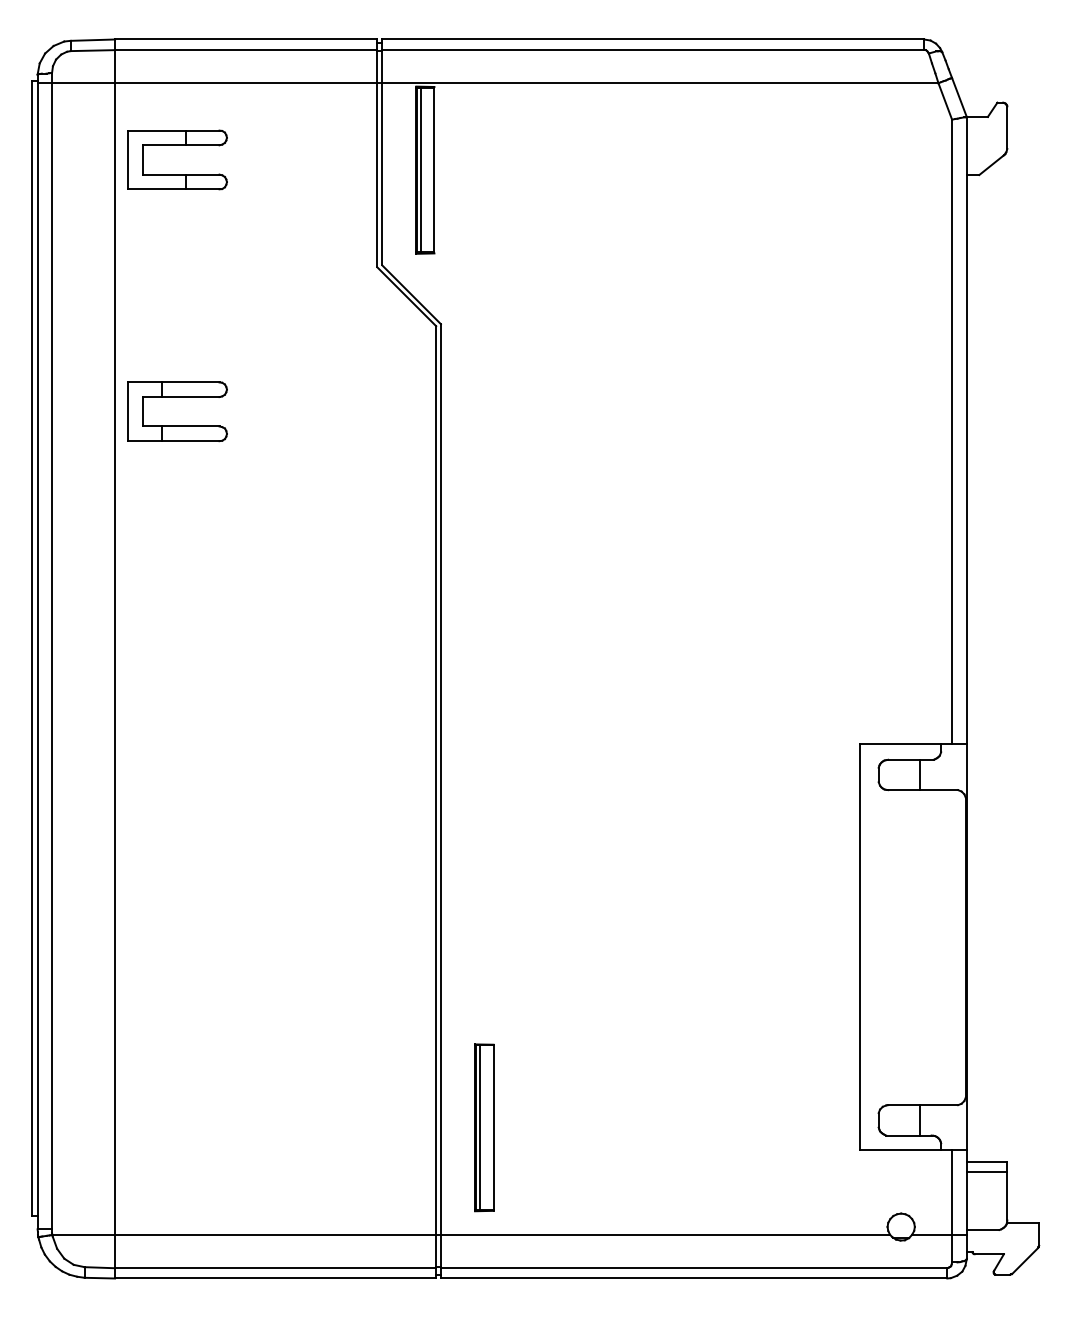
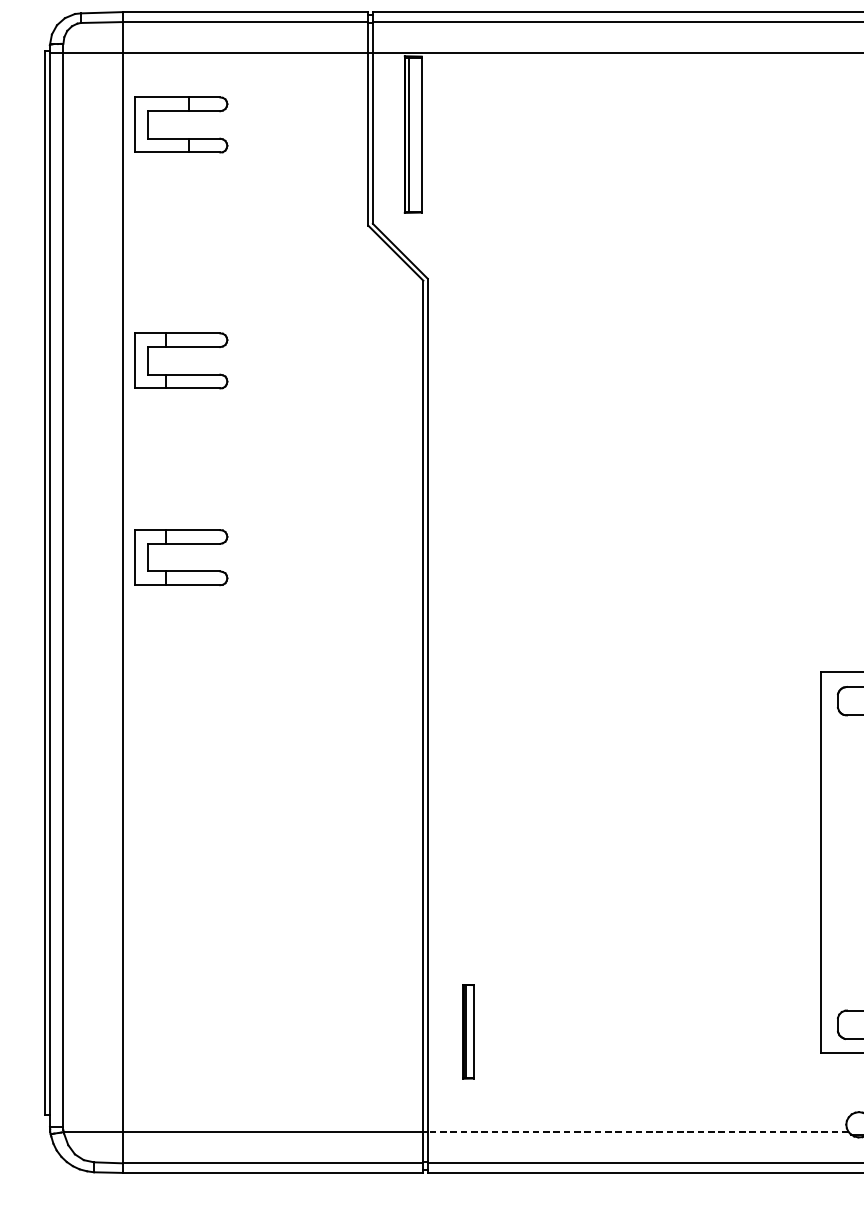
part: (177, 607) -> (181, 544), added
part: (484, 1127) -> (468, 1031), size x0.6
line: (665, 1234) -> (638, 1131), solid -> dashed

